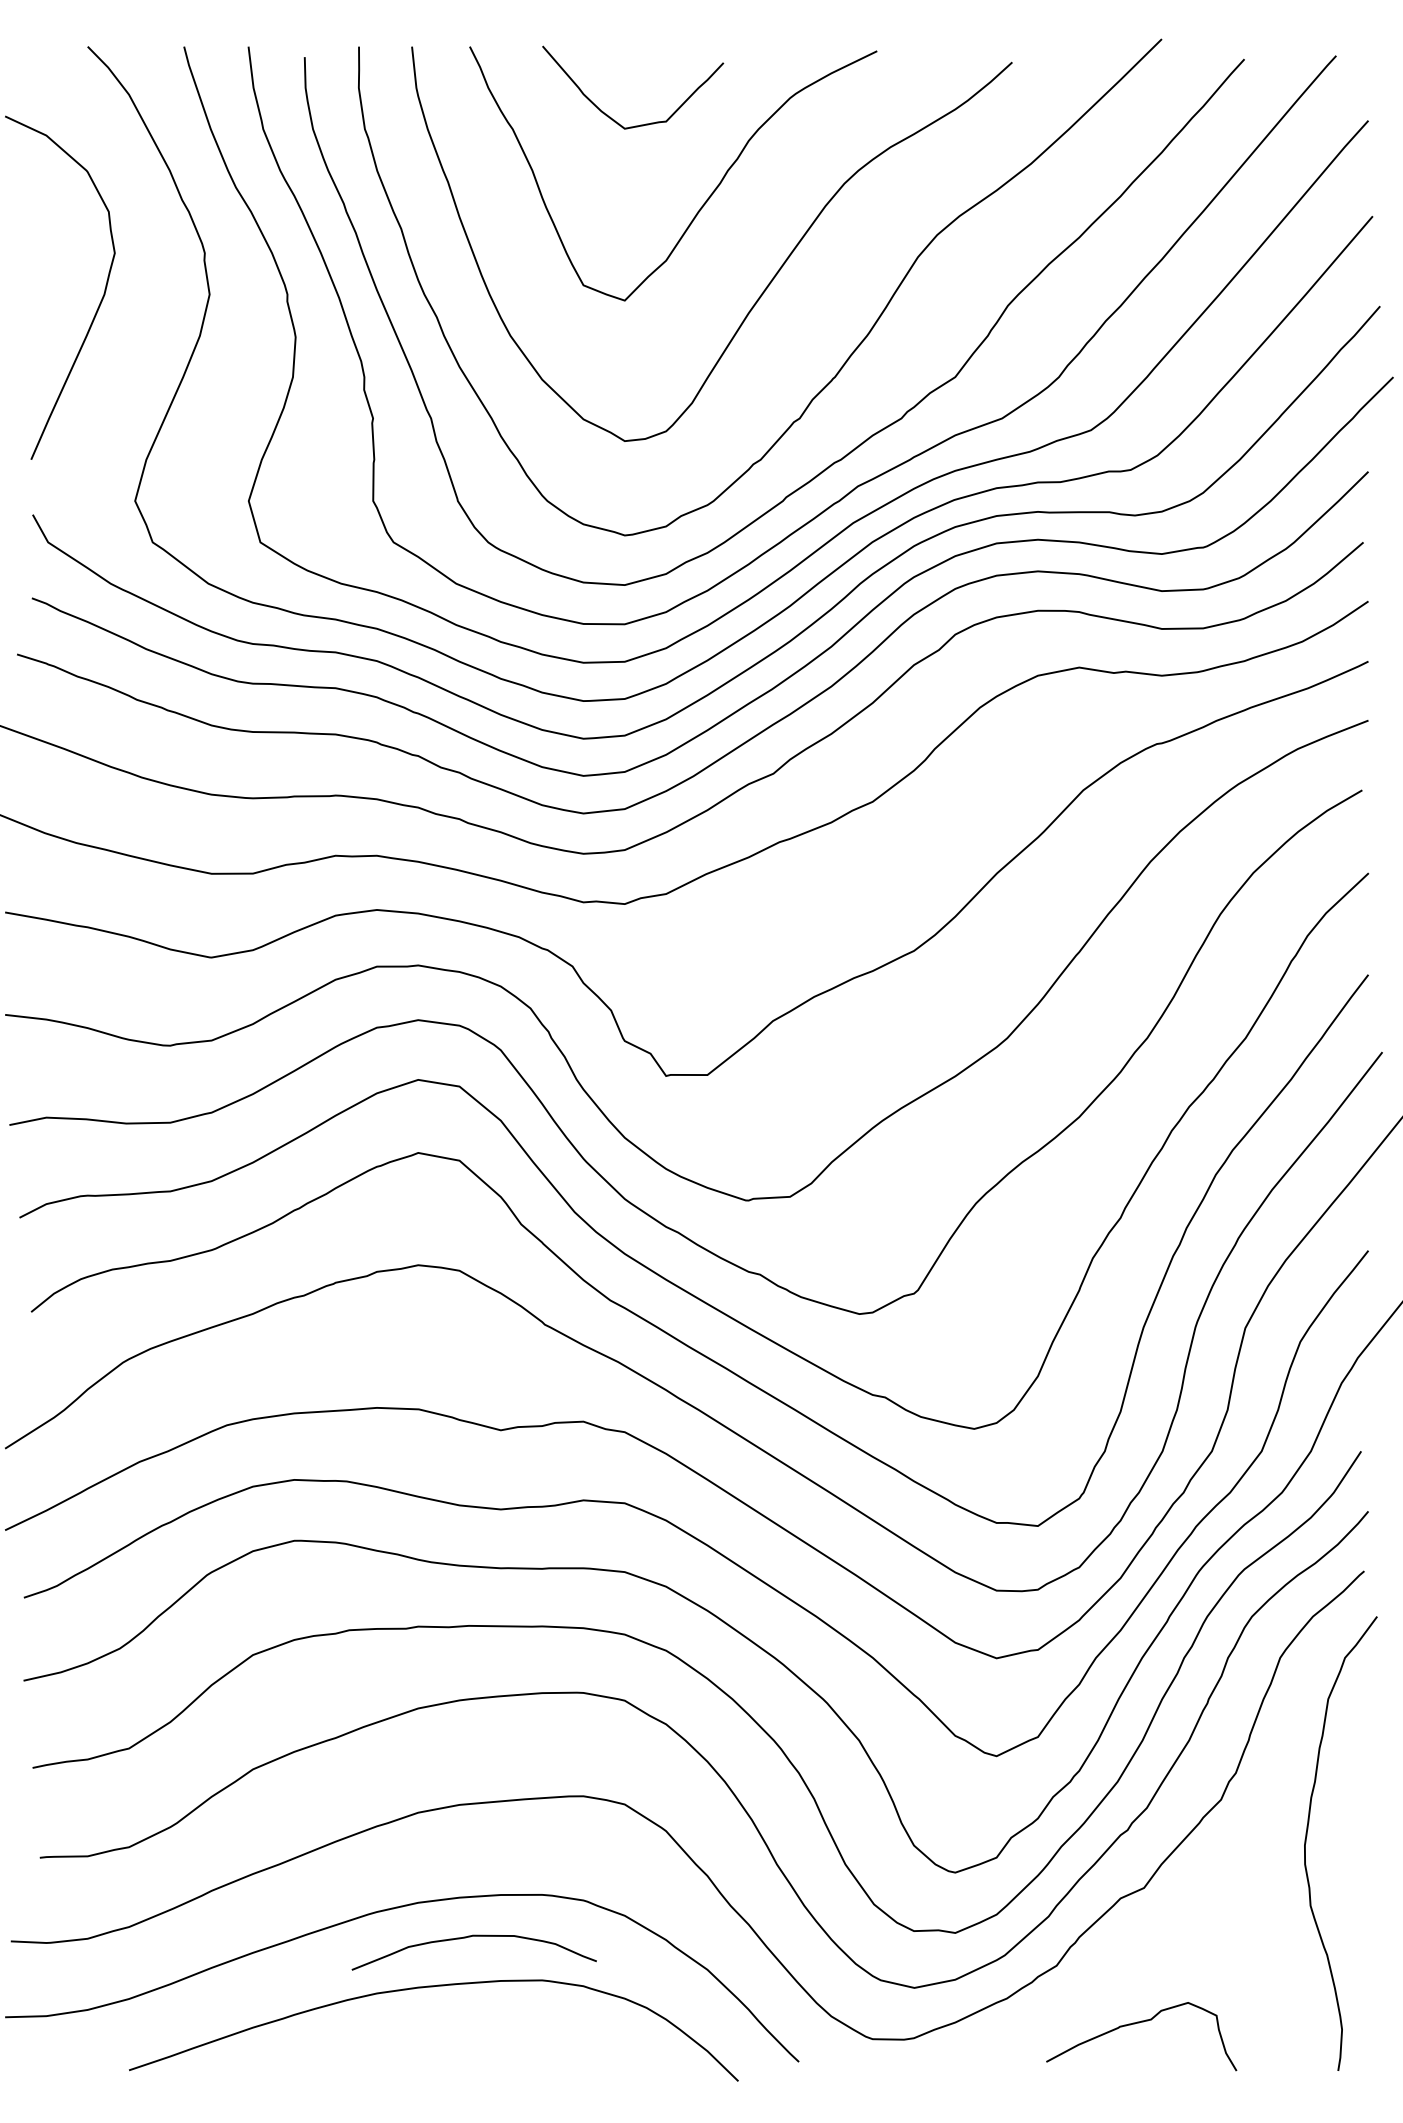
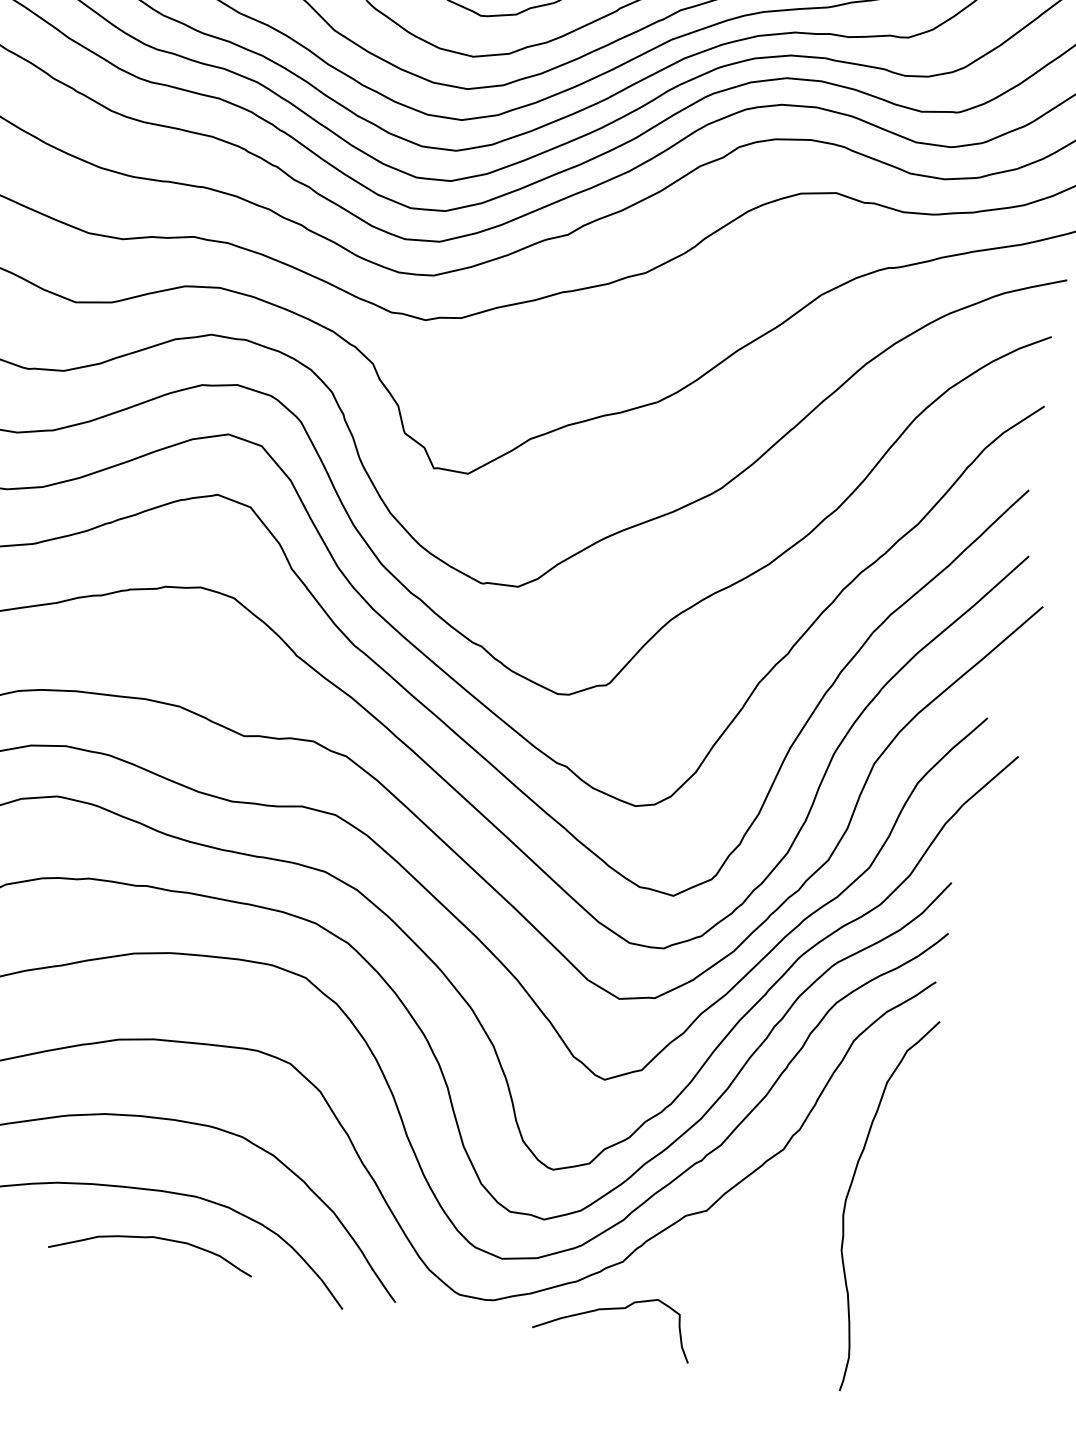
curve: (470, 1937) -> (150, 1238), moved
curve: (1139, 2023) -> (614, 1309), moved

